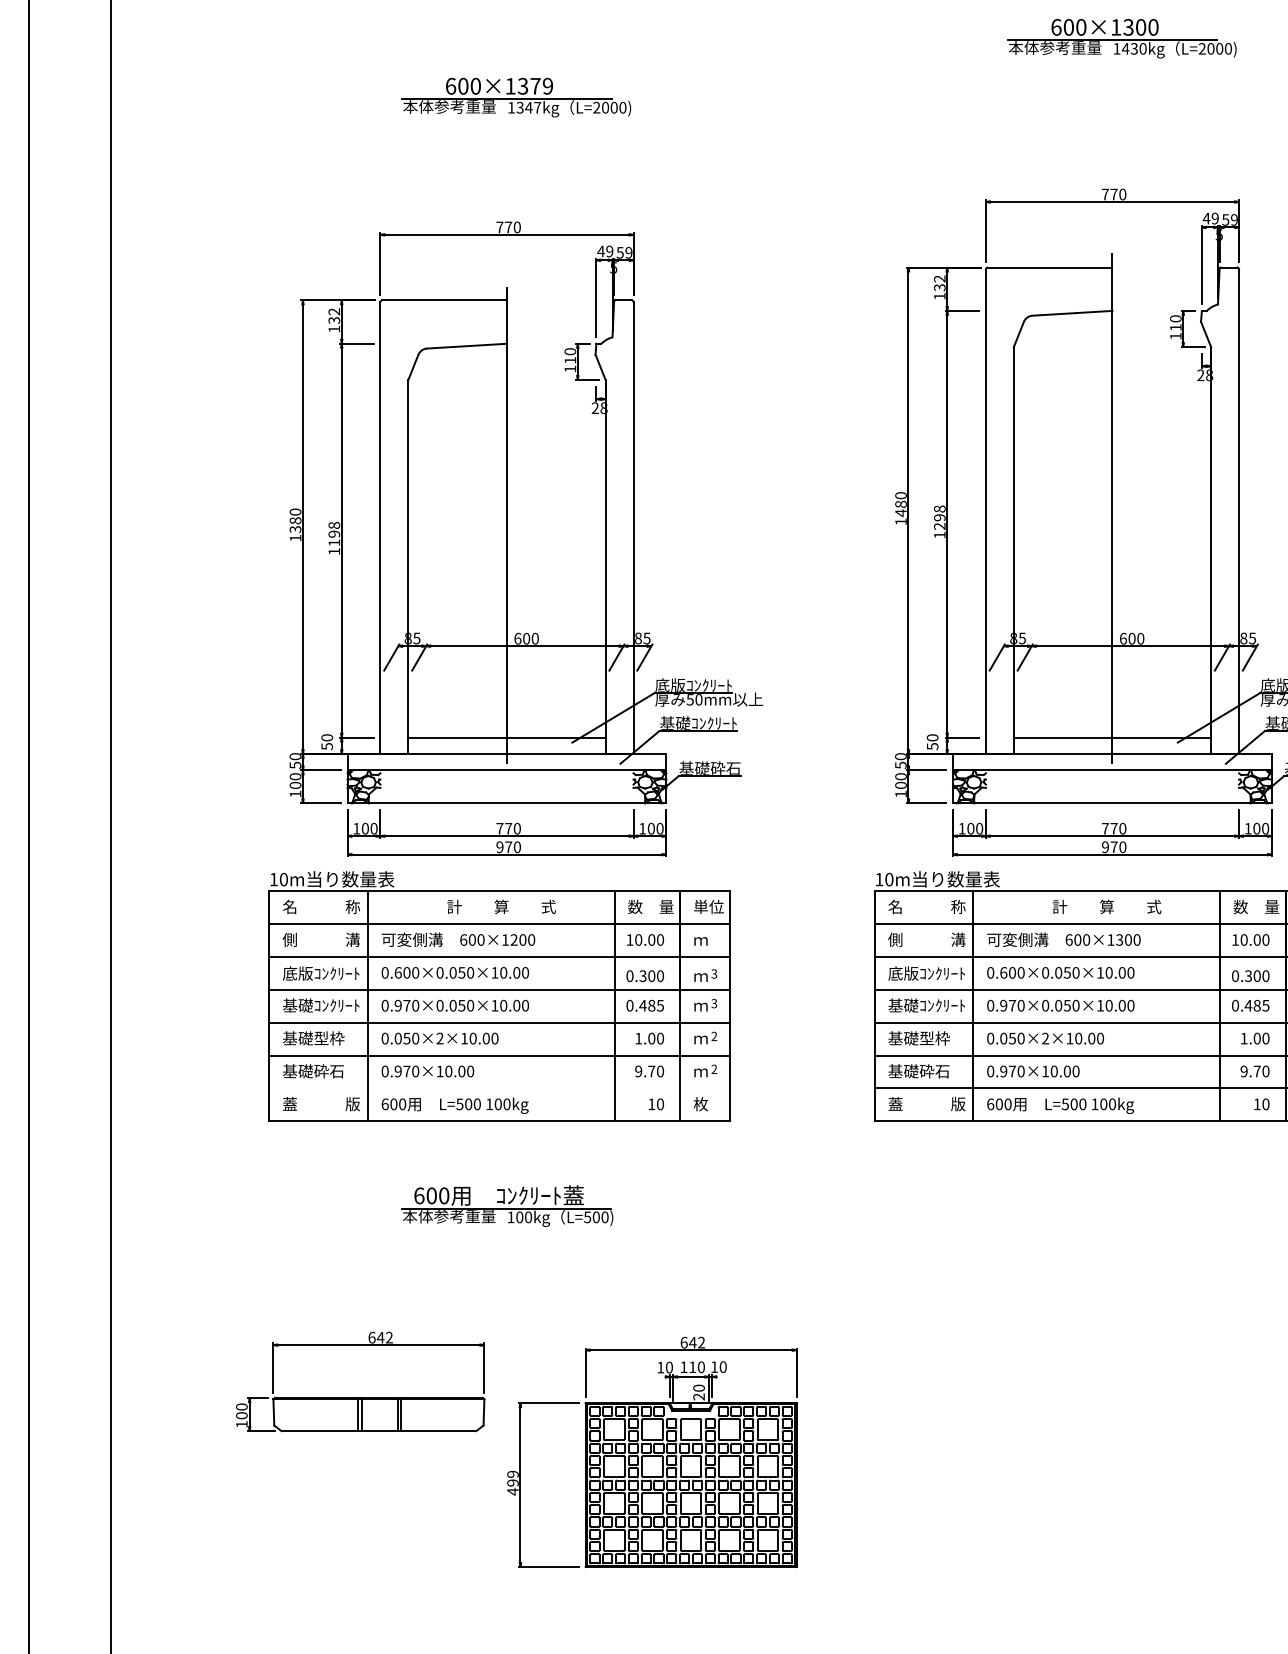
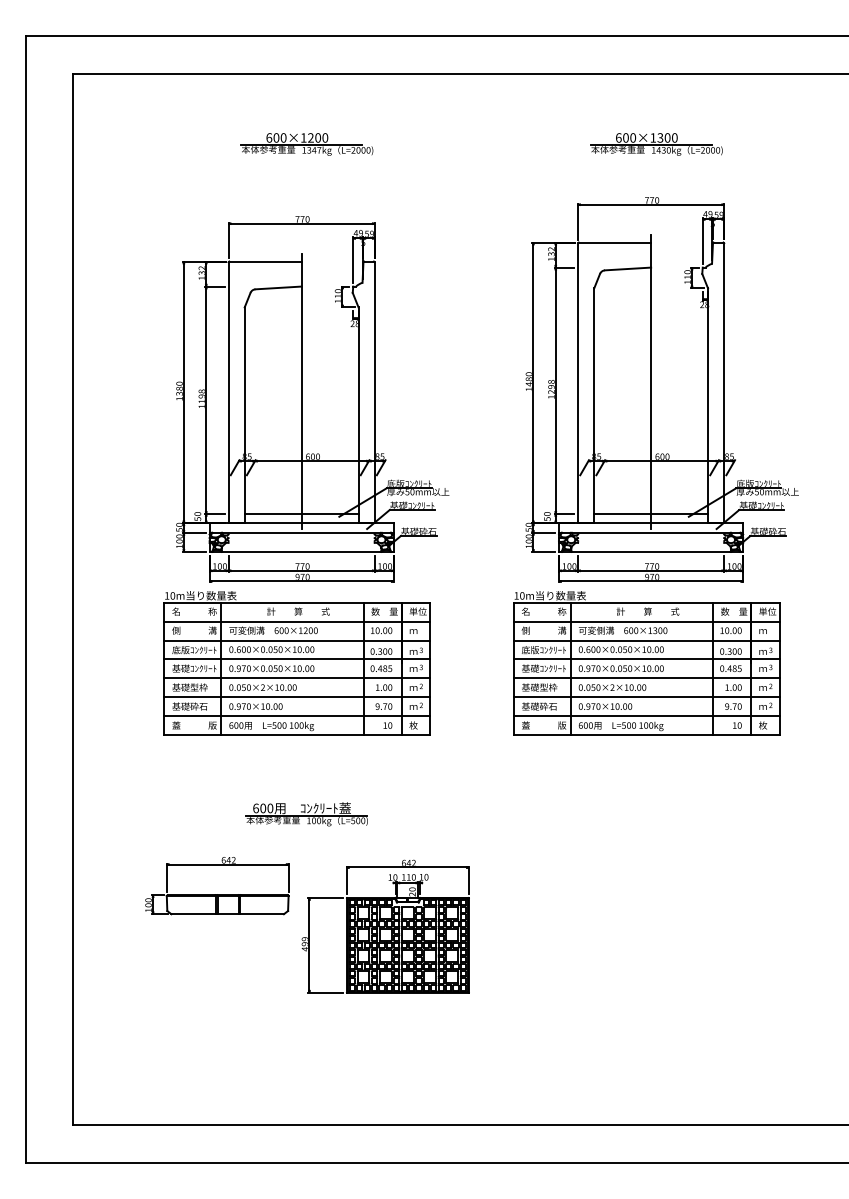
part: (1121, 38) -> (656, 144), moved
text: (536, 85) -> (318, 137), 600×1379 -> 600×1200
line: (499, 1088) -> (297, 716), added
part: (506, 1206) -> (306, 814), moved

